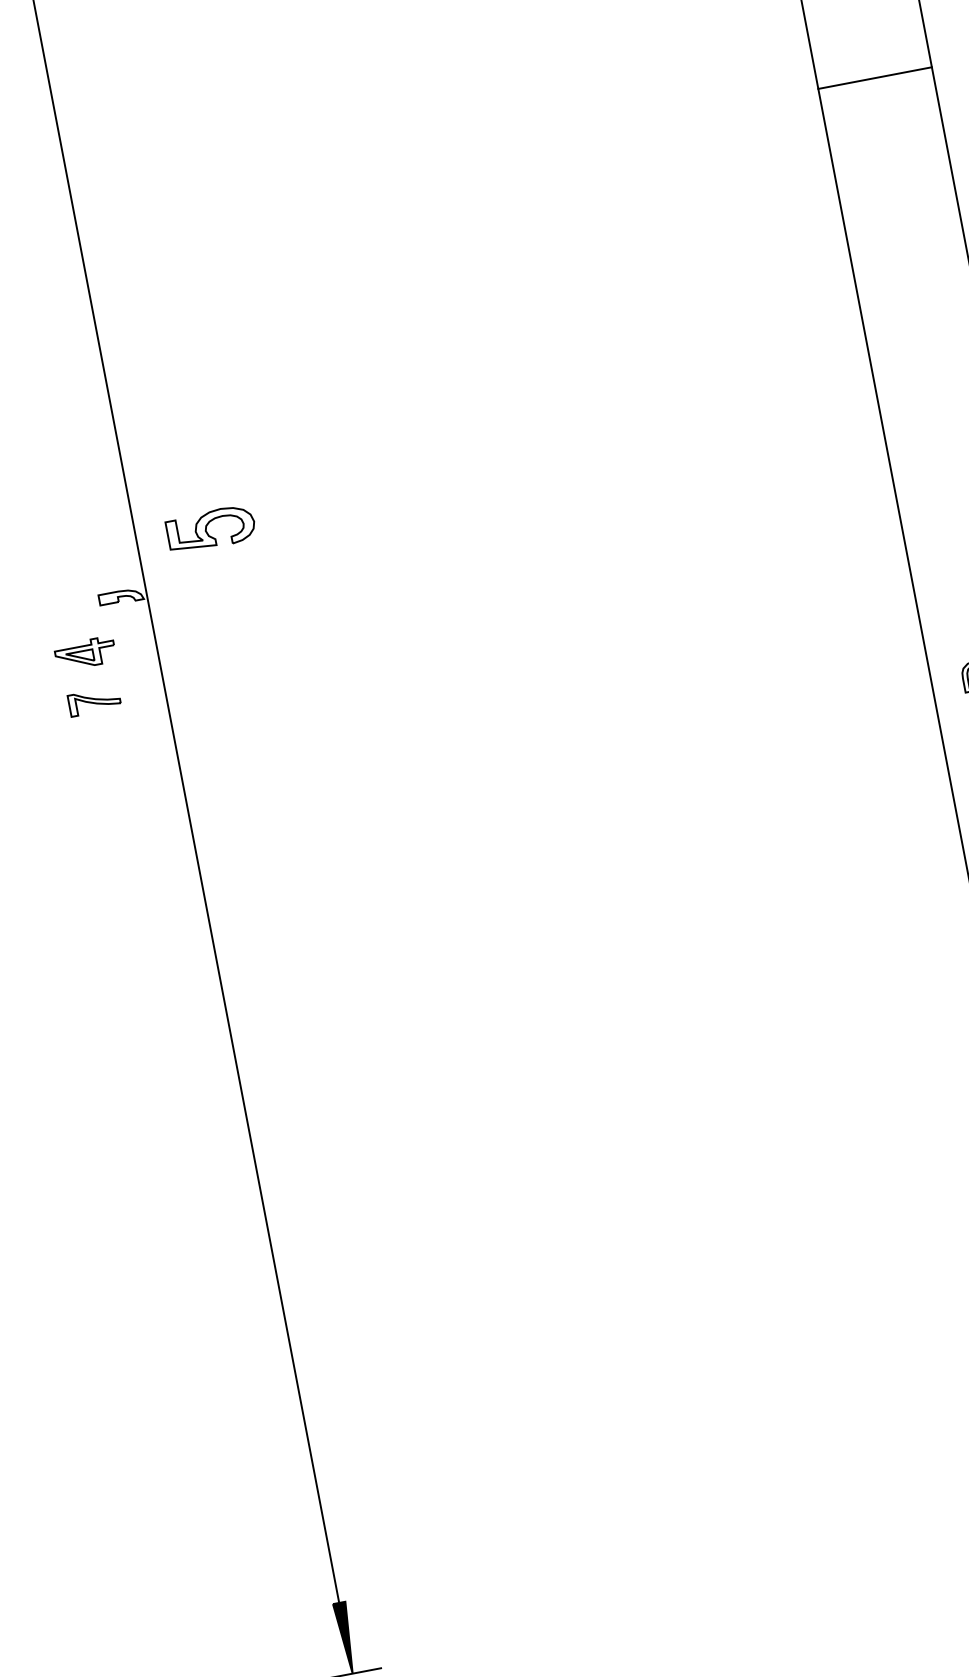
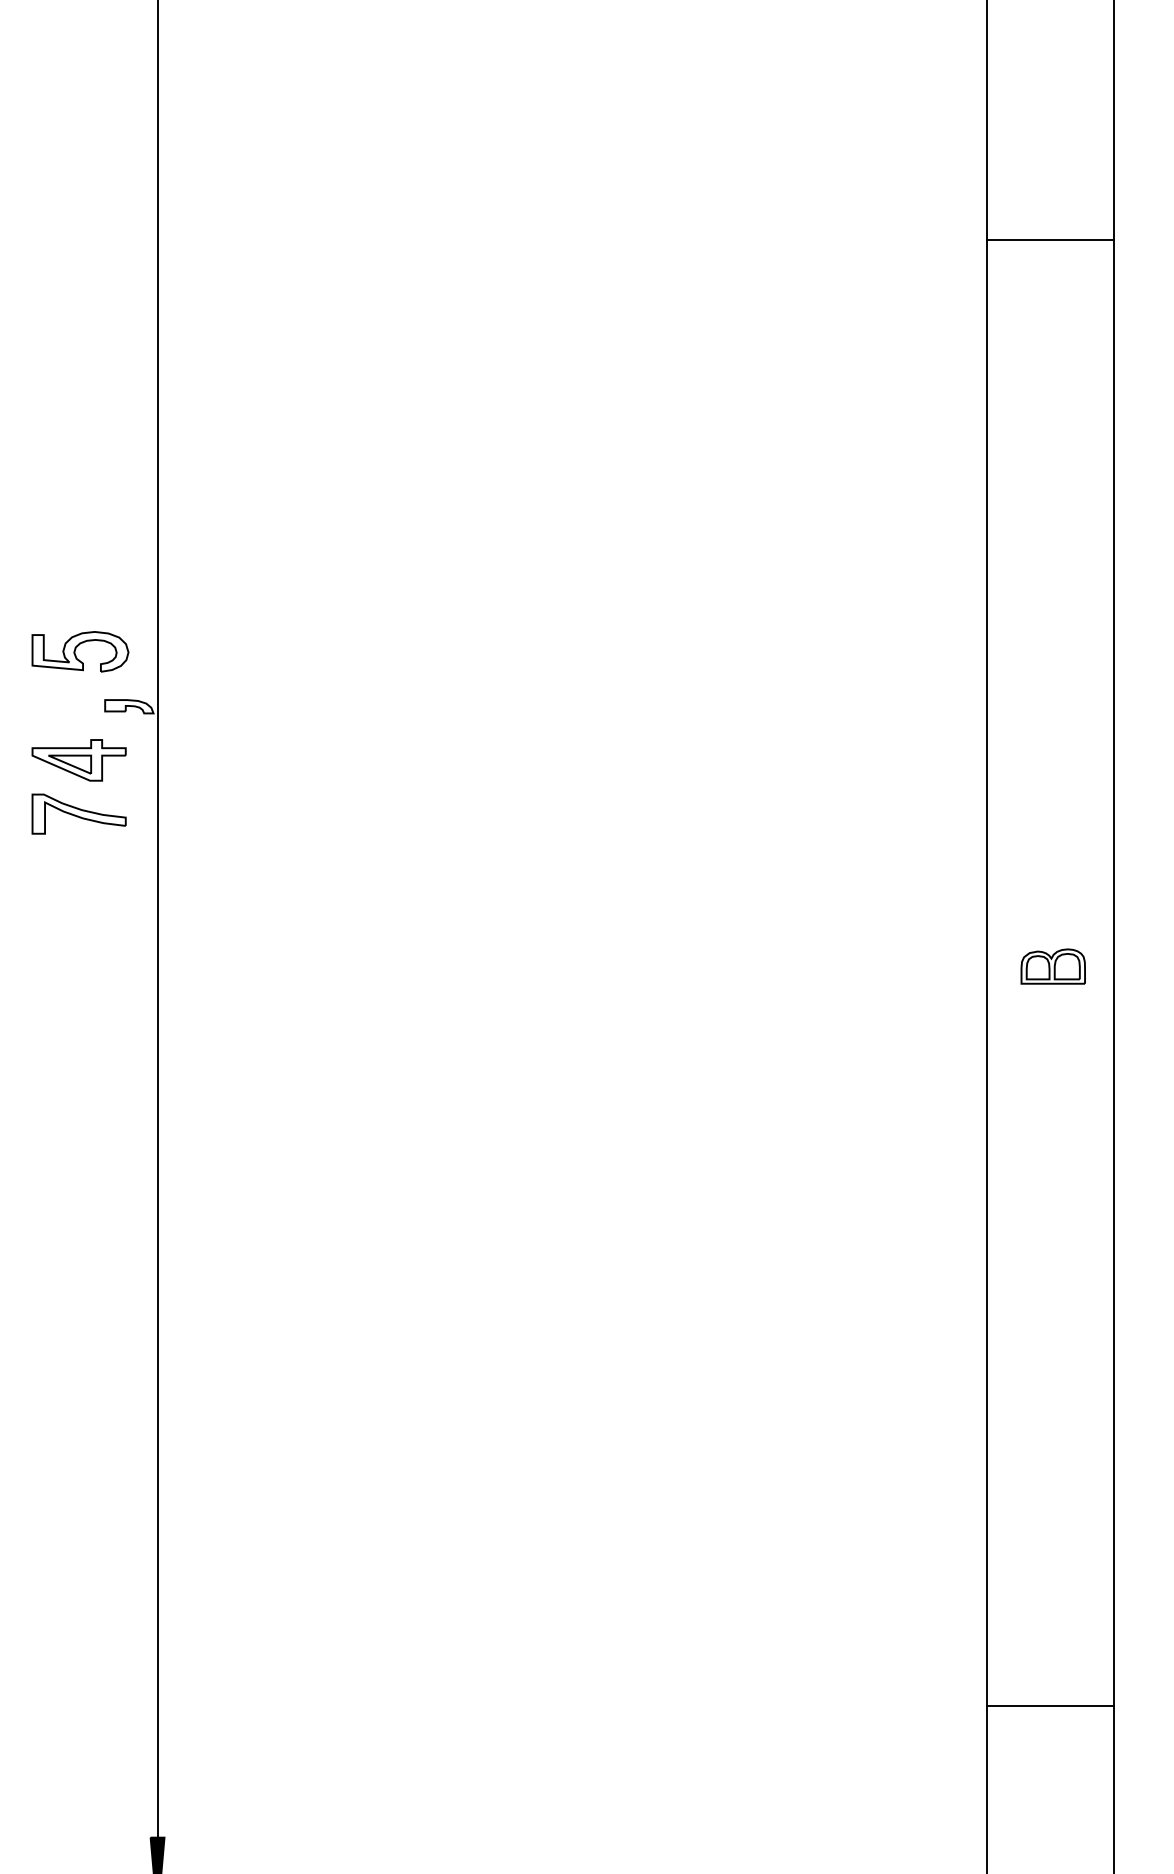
line: (874, 78) -> (1049, 239), moved
part: (211, 528) -> (80, 651), moved
part: (84, 653) -> (78, 760), size x1.43
part: (93, 701) -> (78, 813), size x1.67

